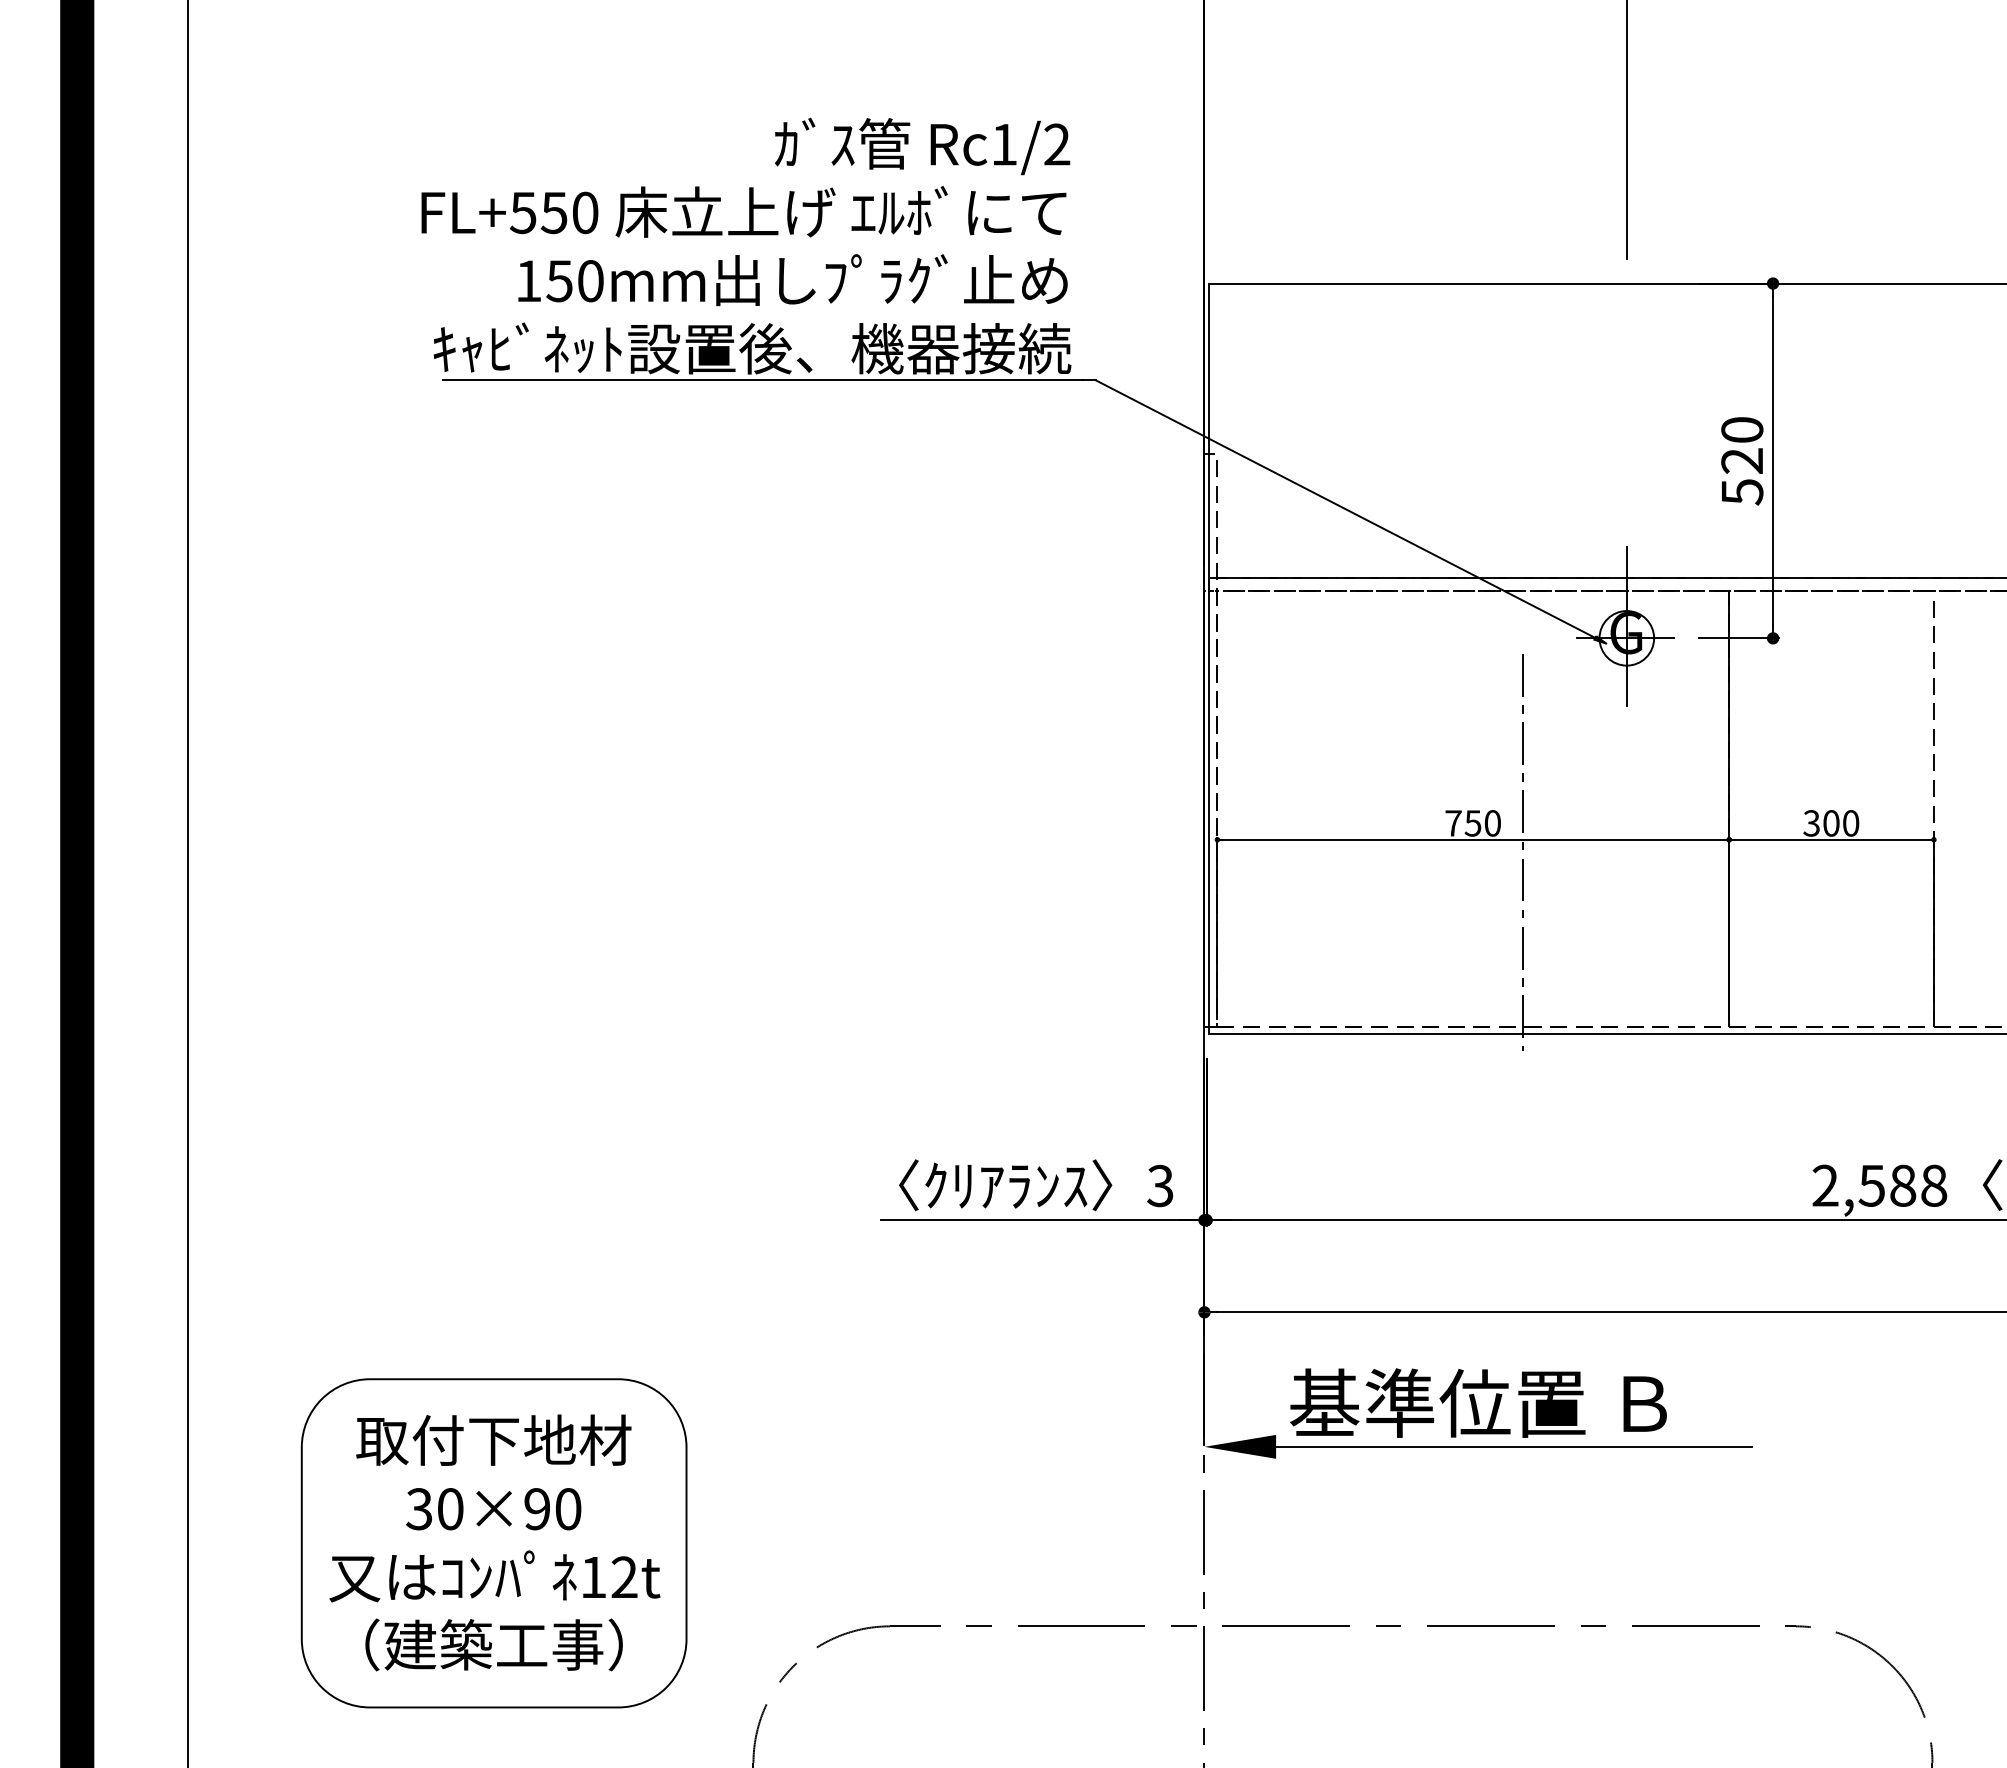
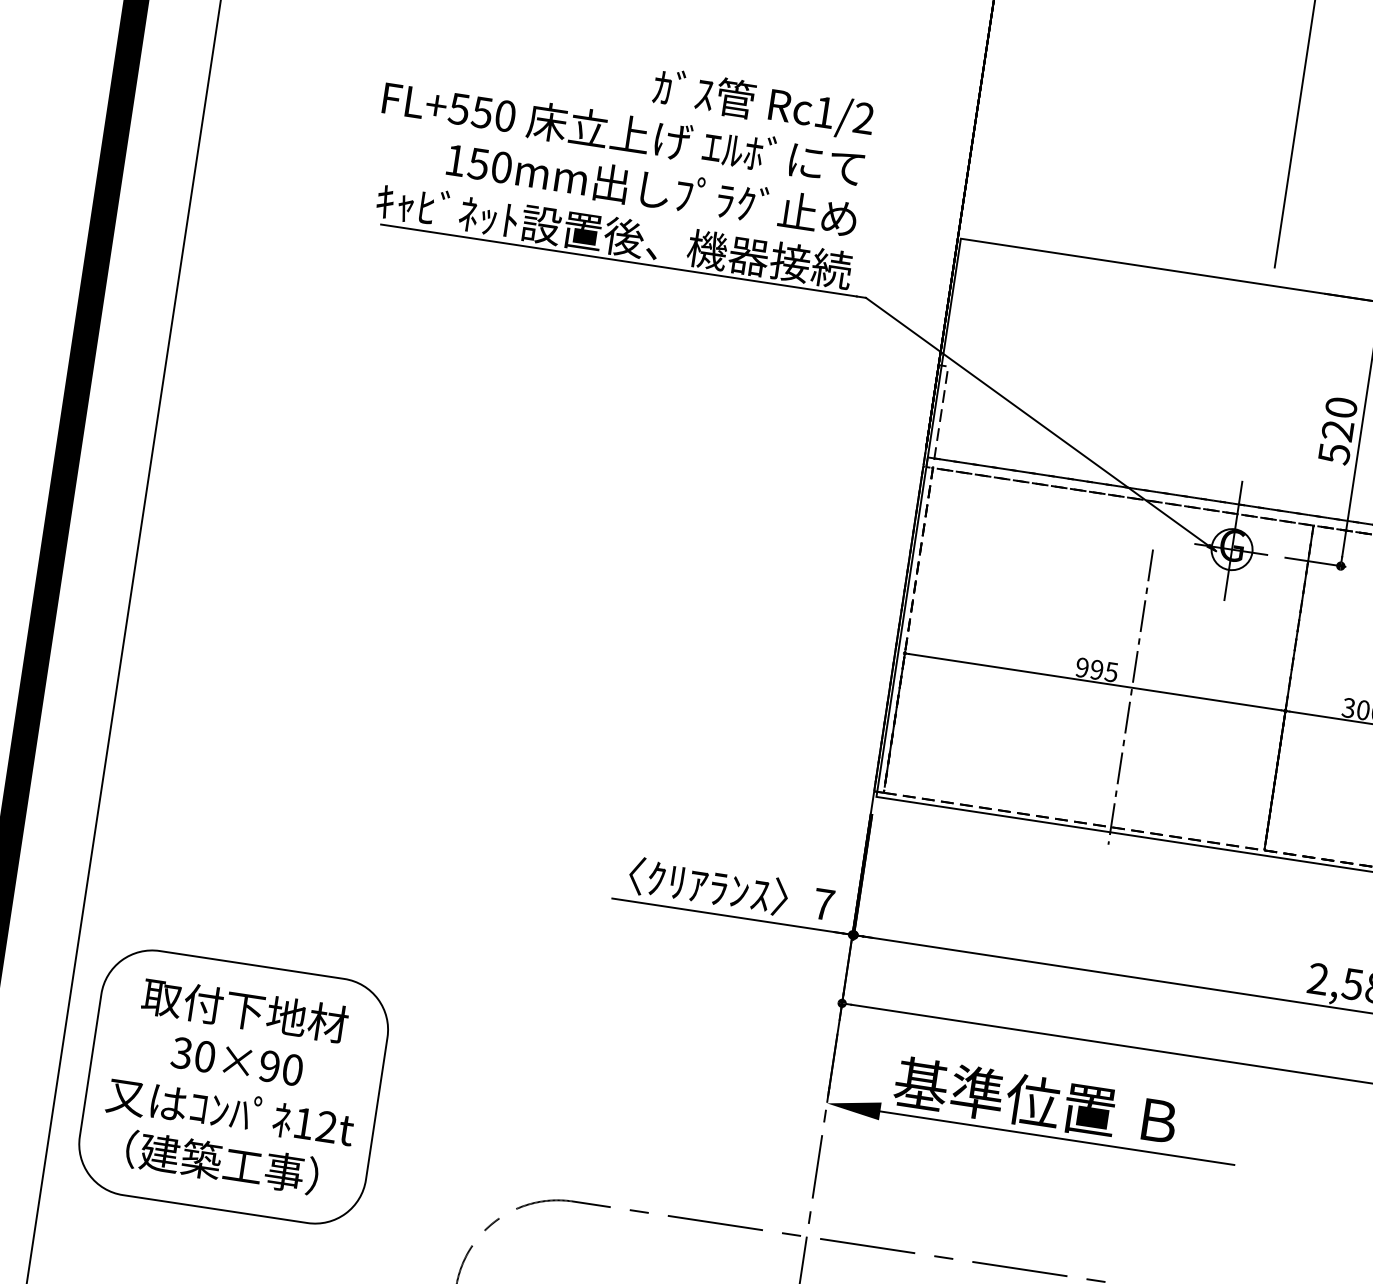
text: (1472, 823) -> (1096, 669), 750 -> 995
text: (1160, 1185) -> (823, 904), 3 -> 7
part: (493, 1543) -> (233, 1087), moved

